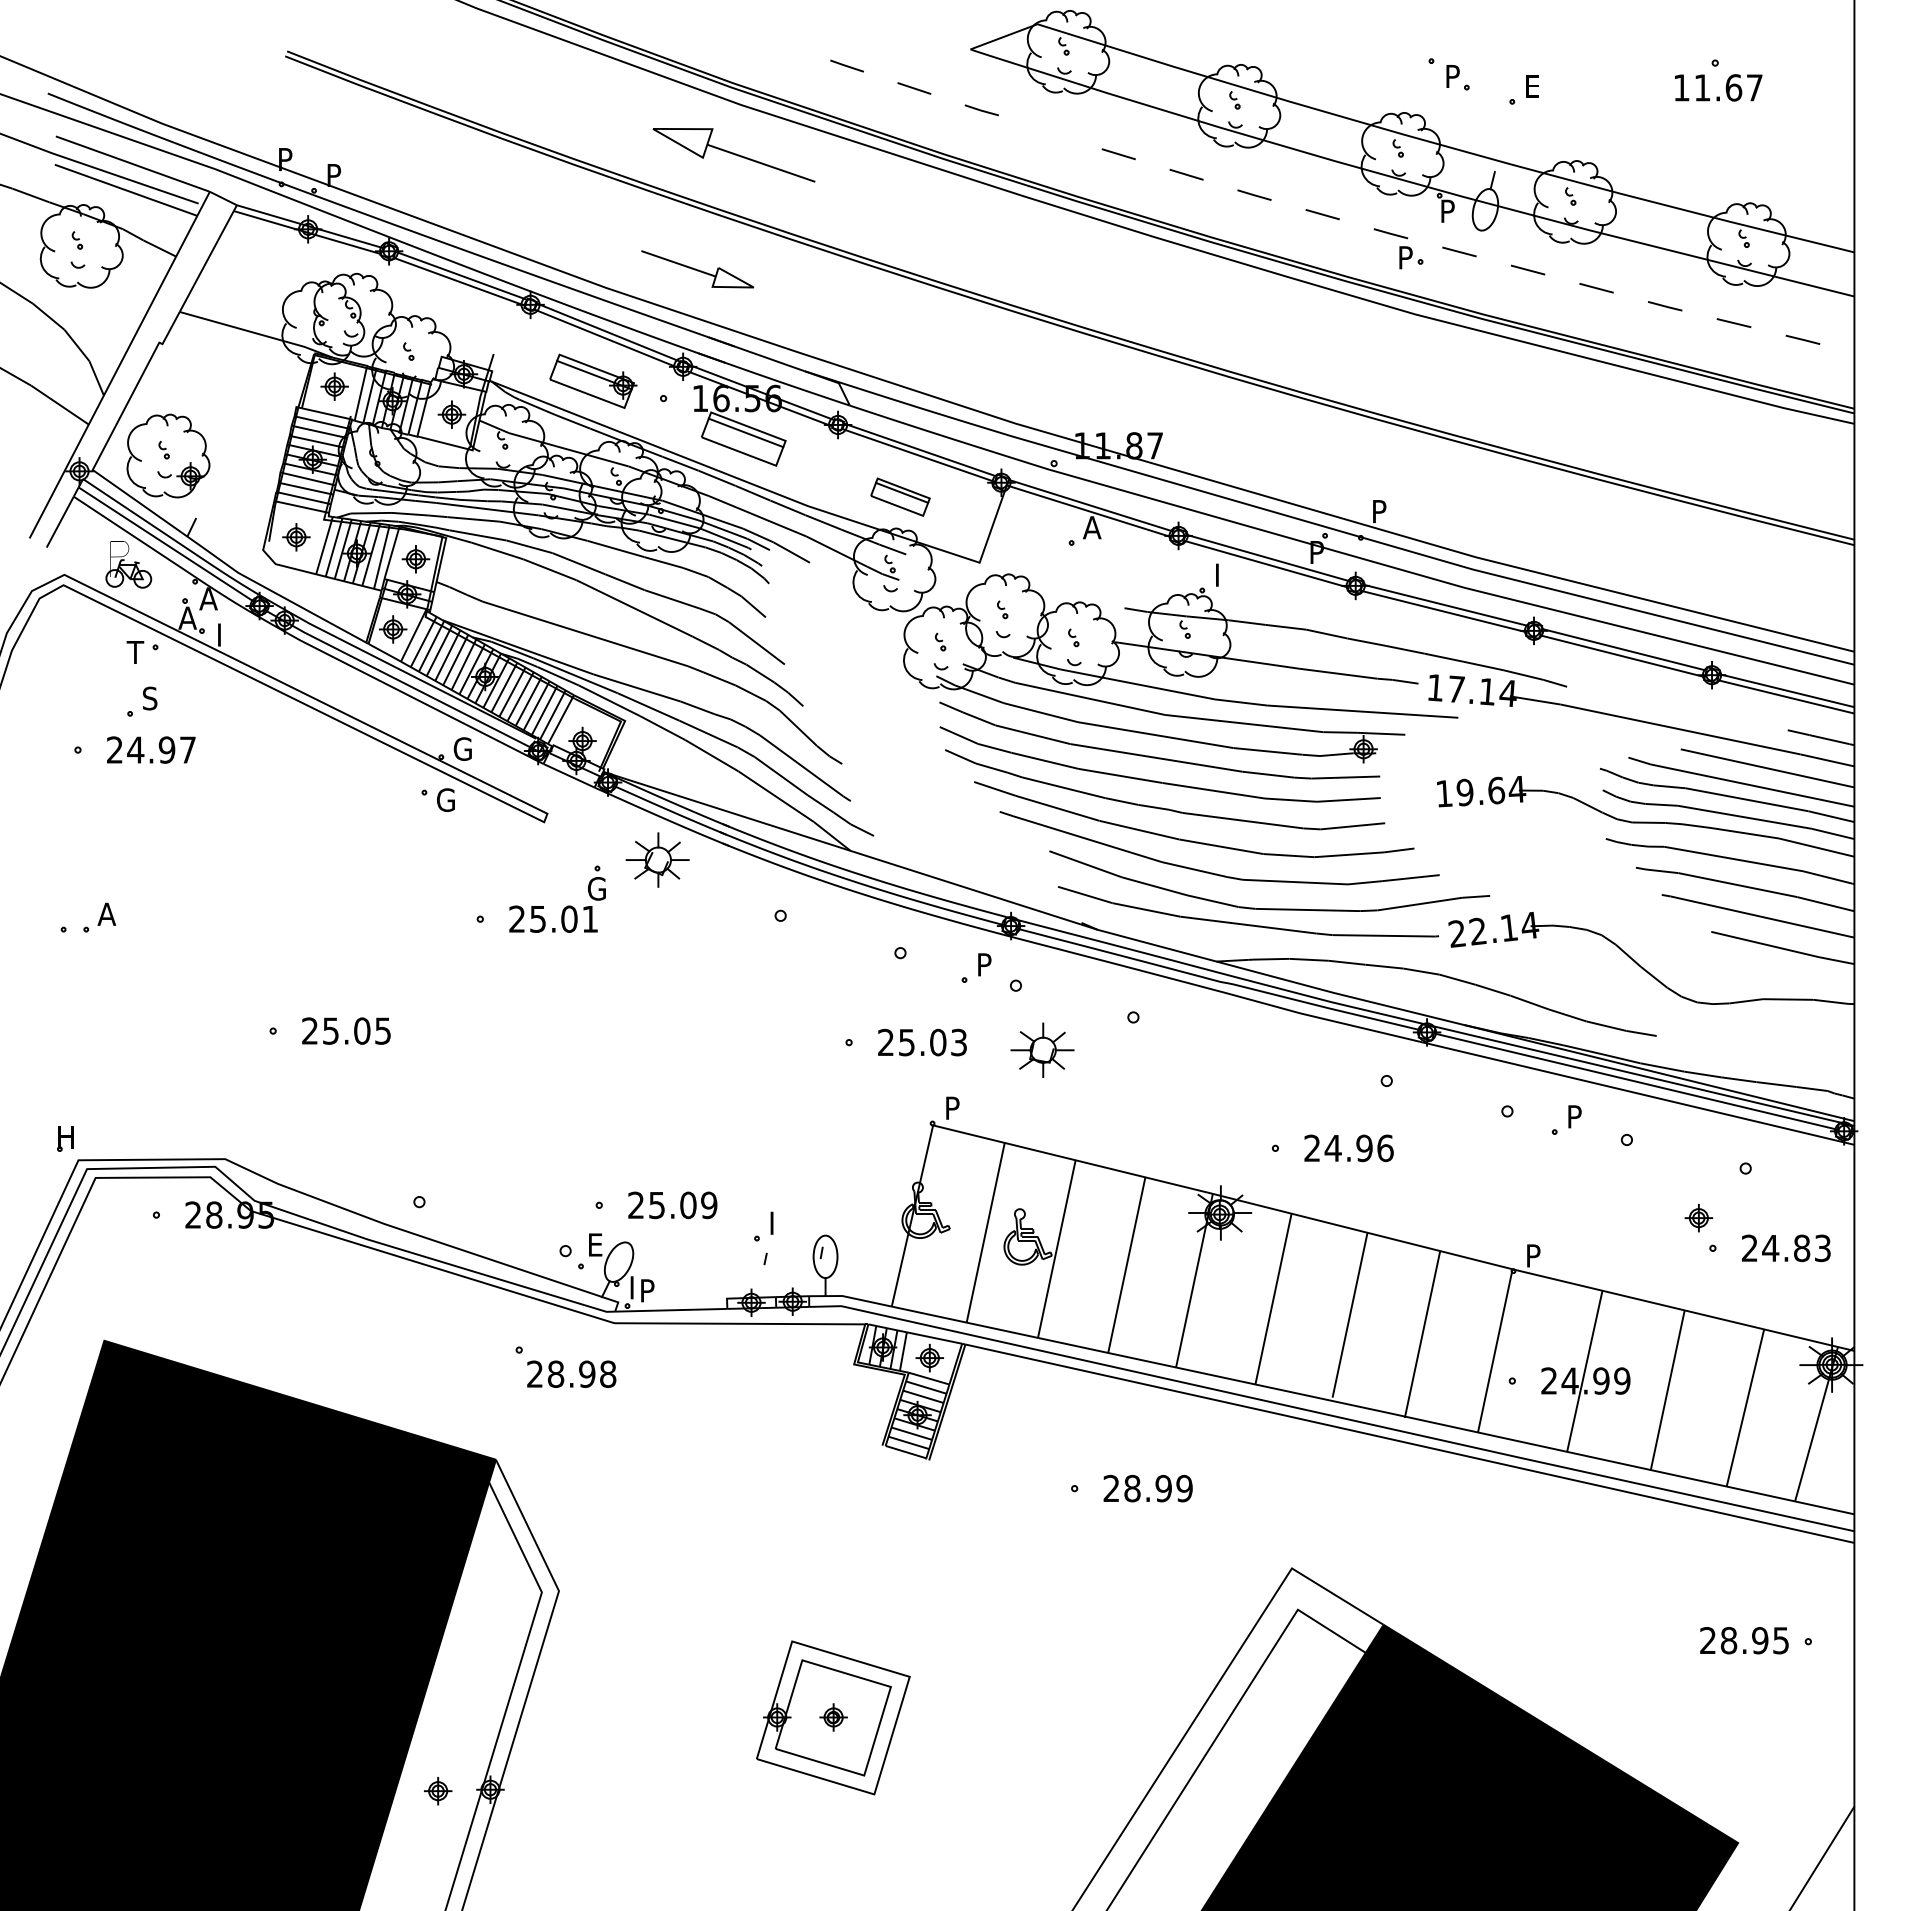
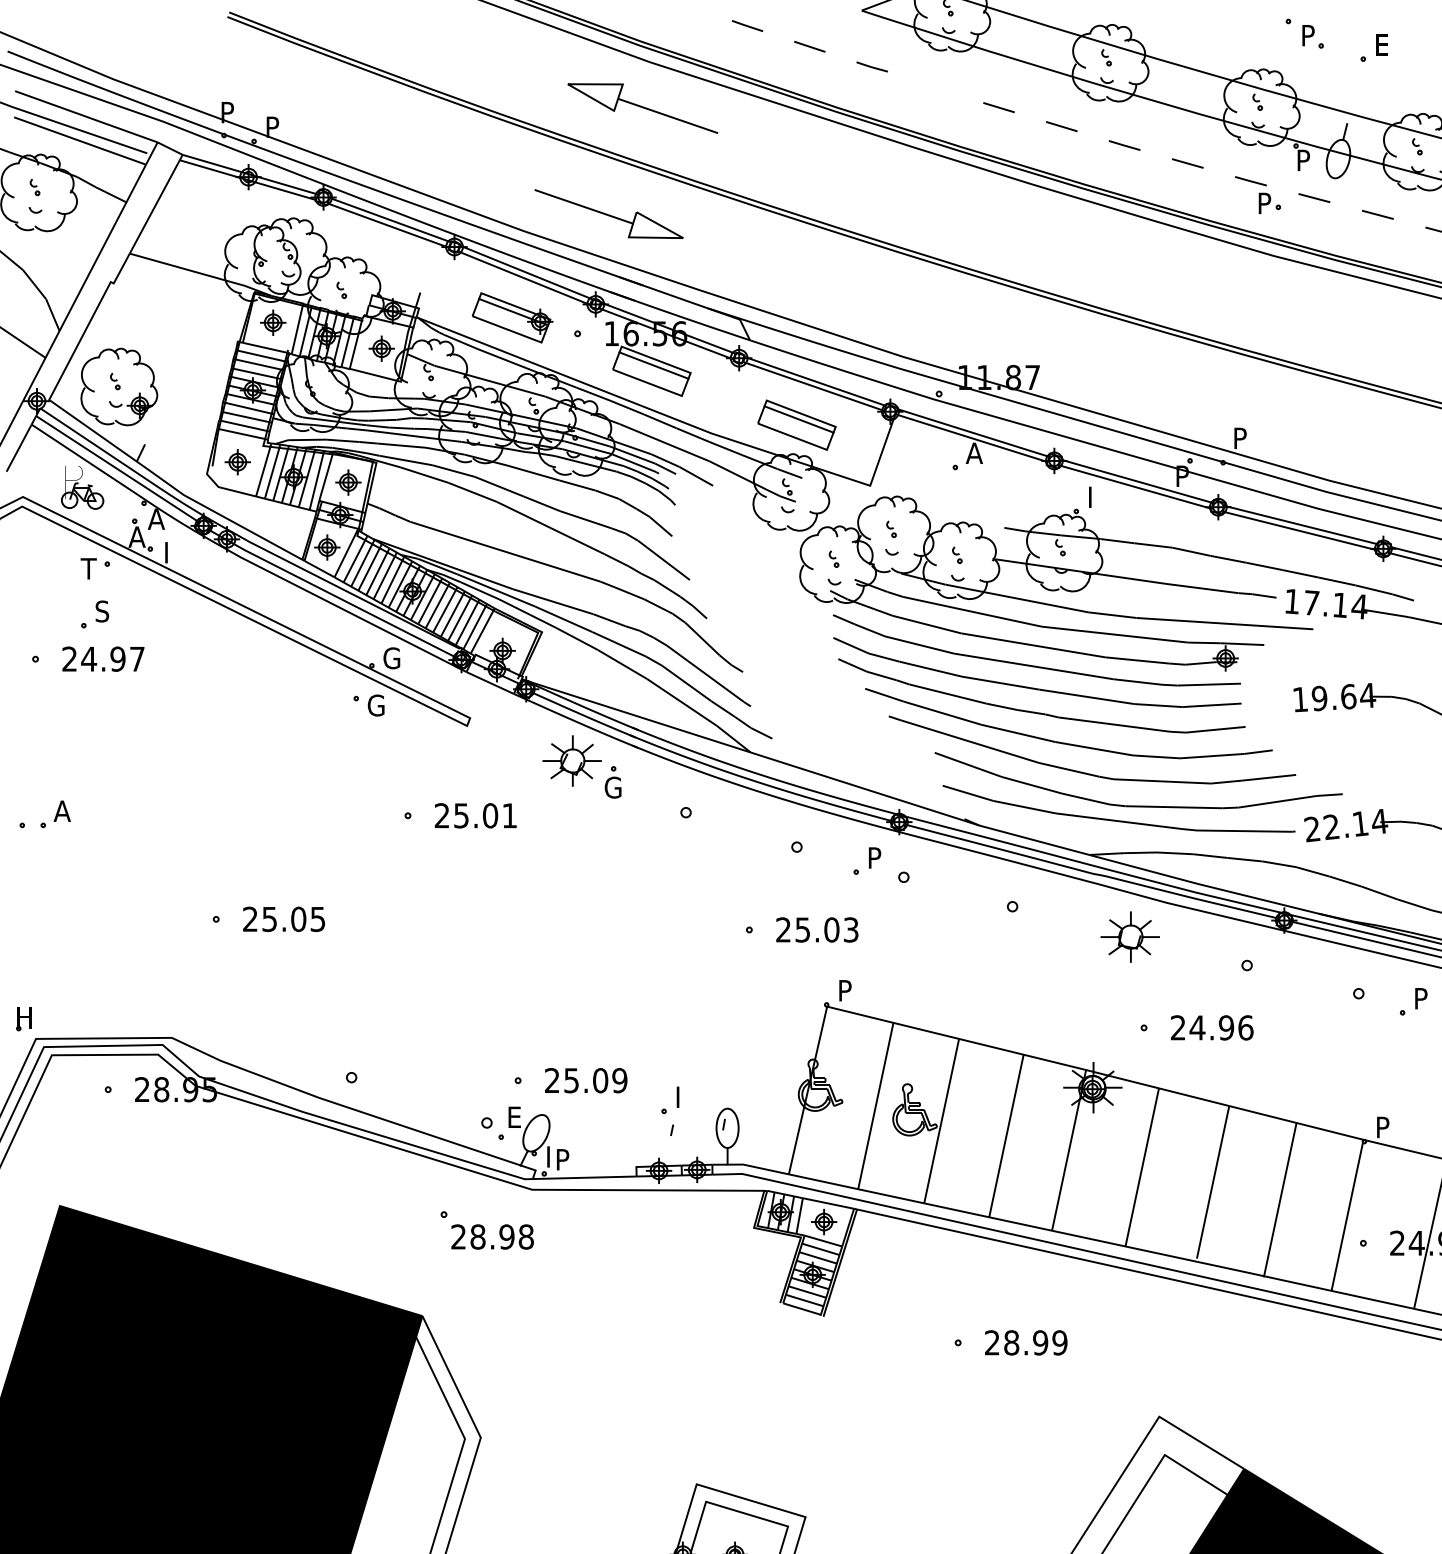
part: (697, 269) -> (609, 214), size x1.43
part: (900, 496) -> (796, 424), size x1.43
part: (596, 882) -> (612, 781), moved
part: (1042, 1049) -> (1130, 936), moved

